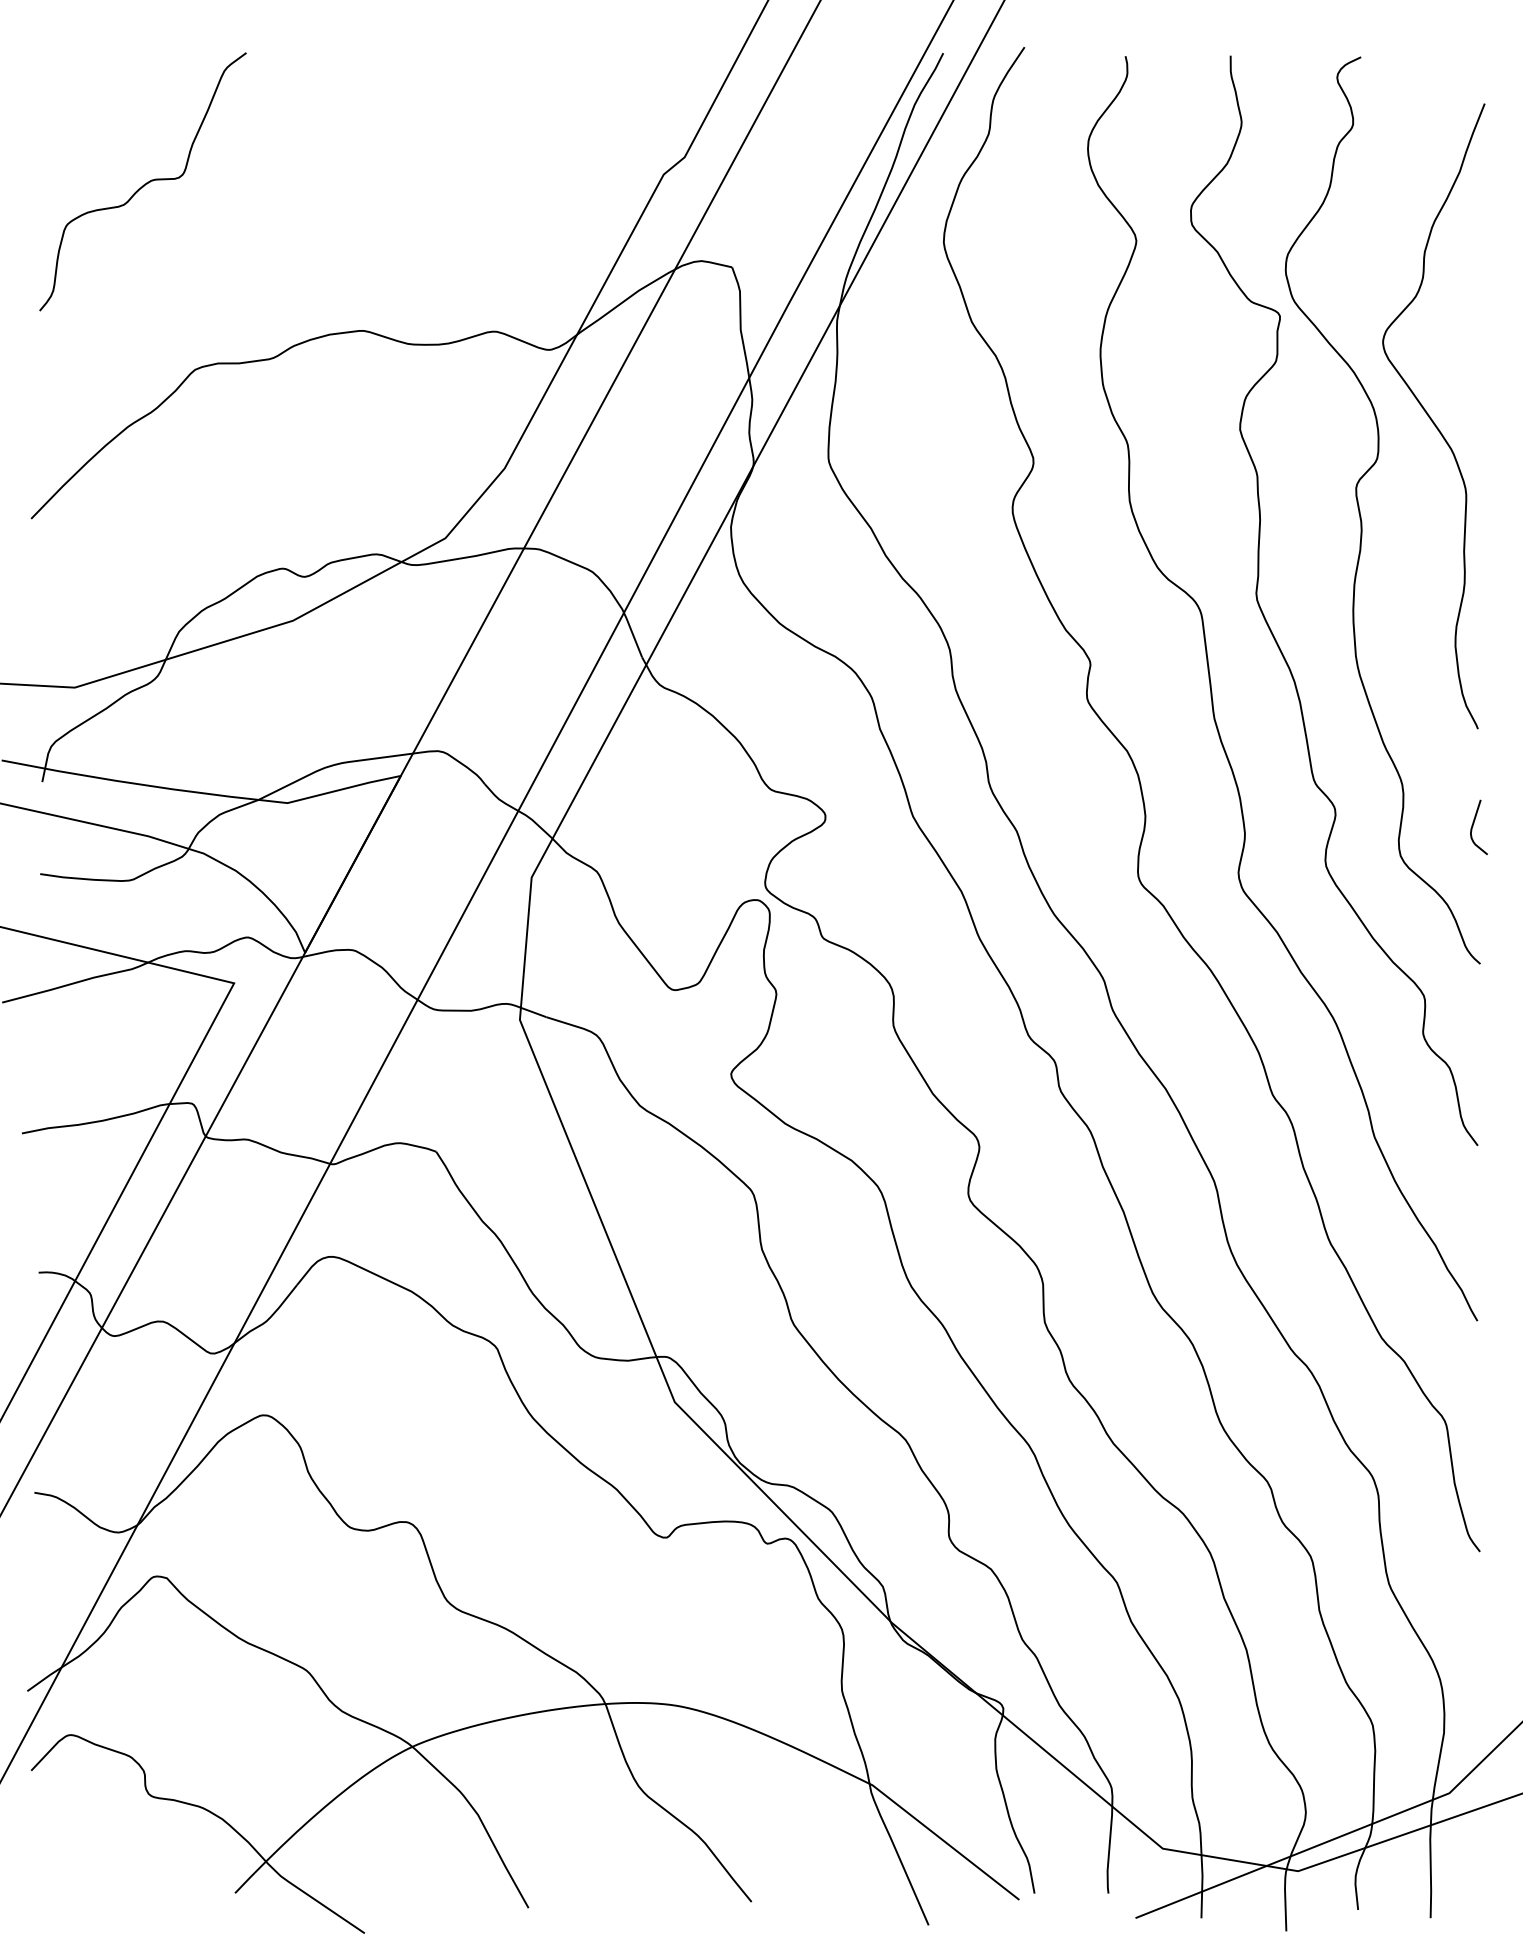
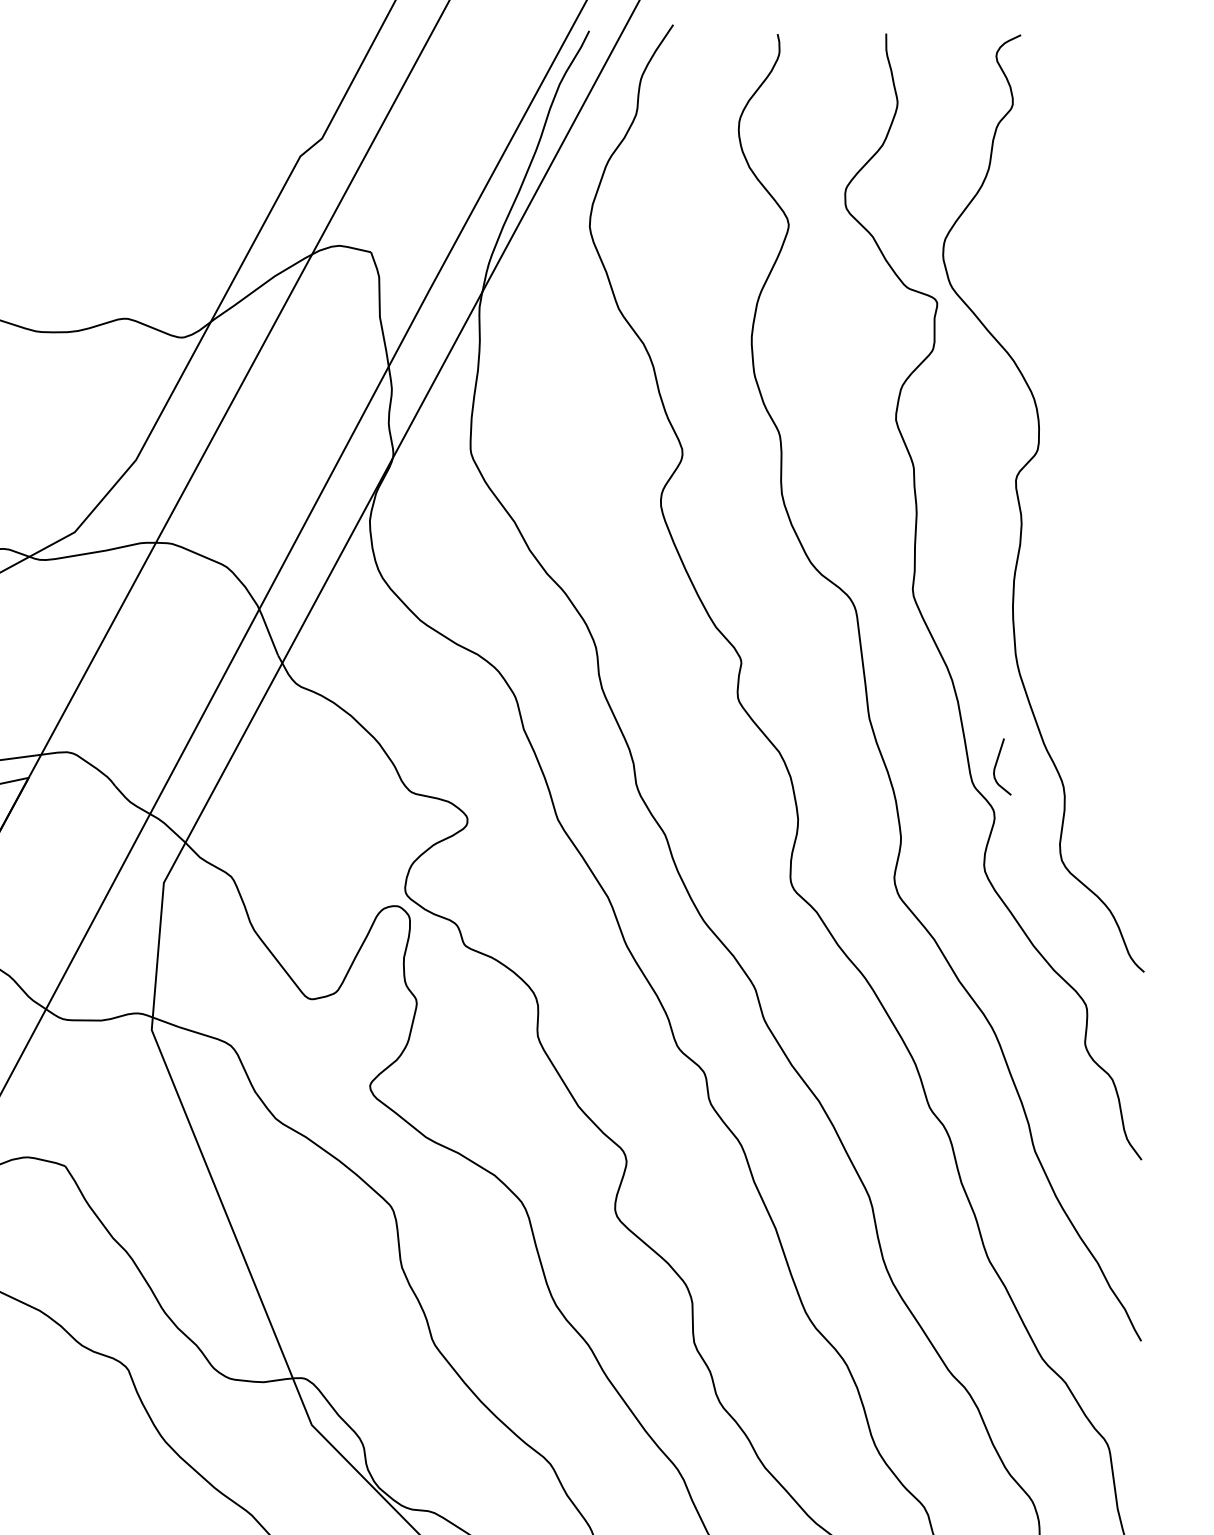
curve: (1431, 418) -> (1093, 408), removed
curve: (1474, 823) -> (997, 762), moved

